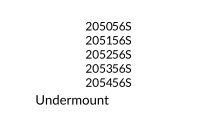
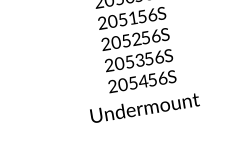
text: (72, 99) -> (144, 107), moved

